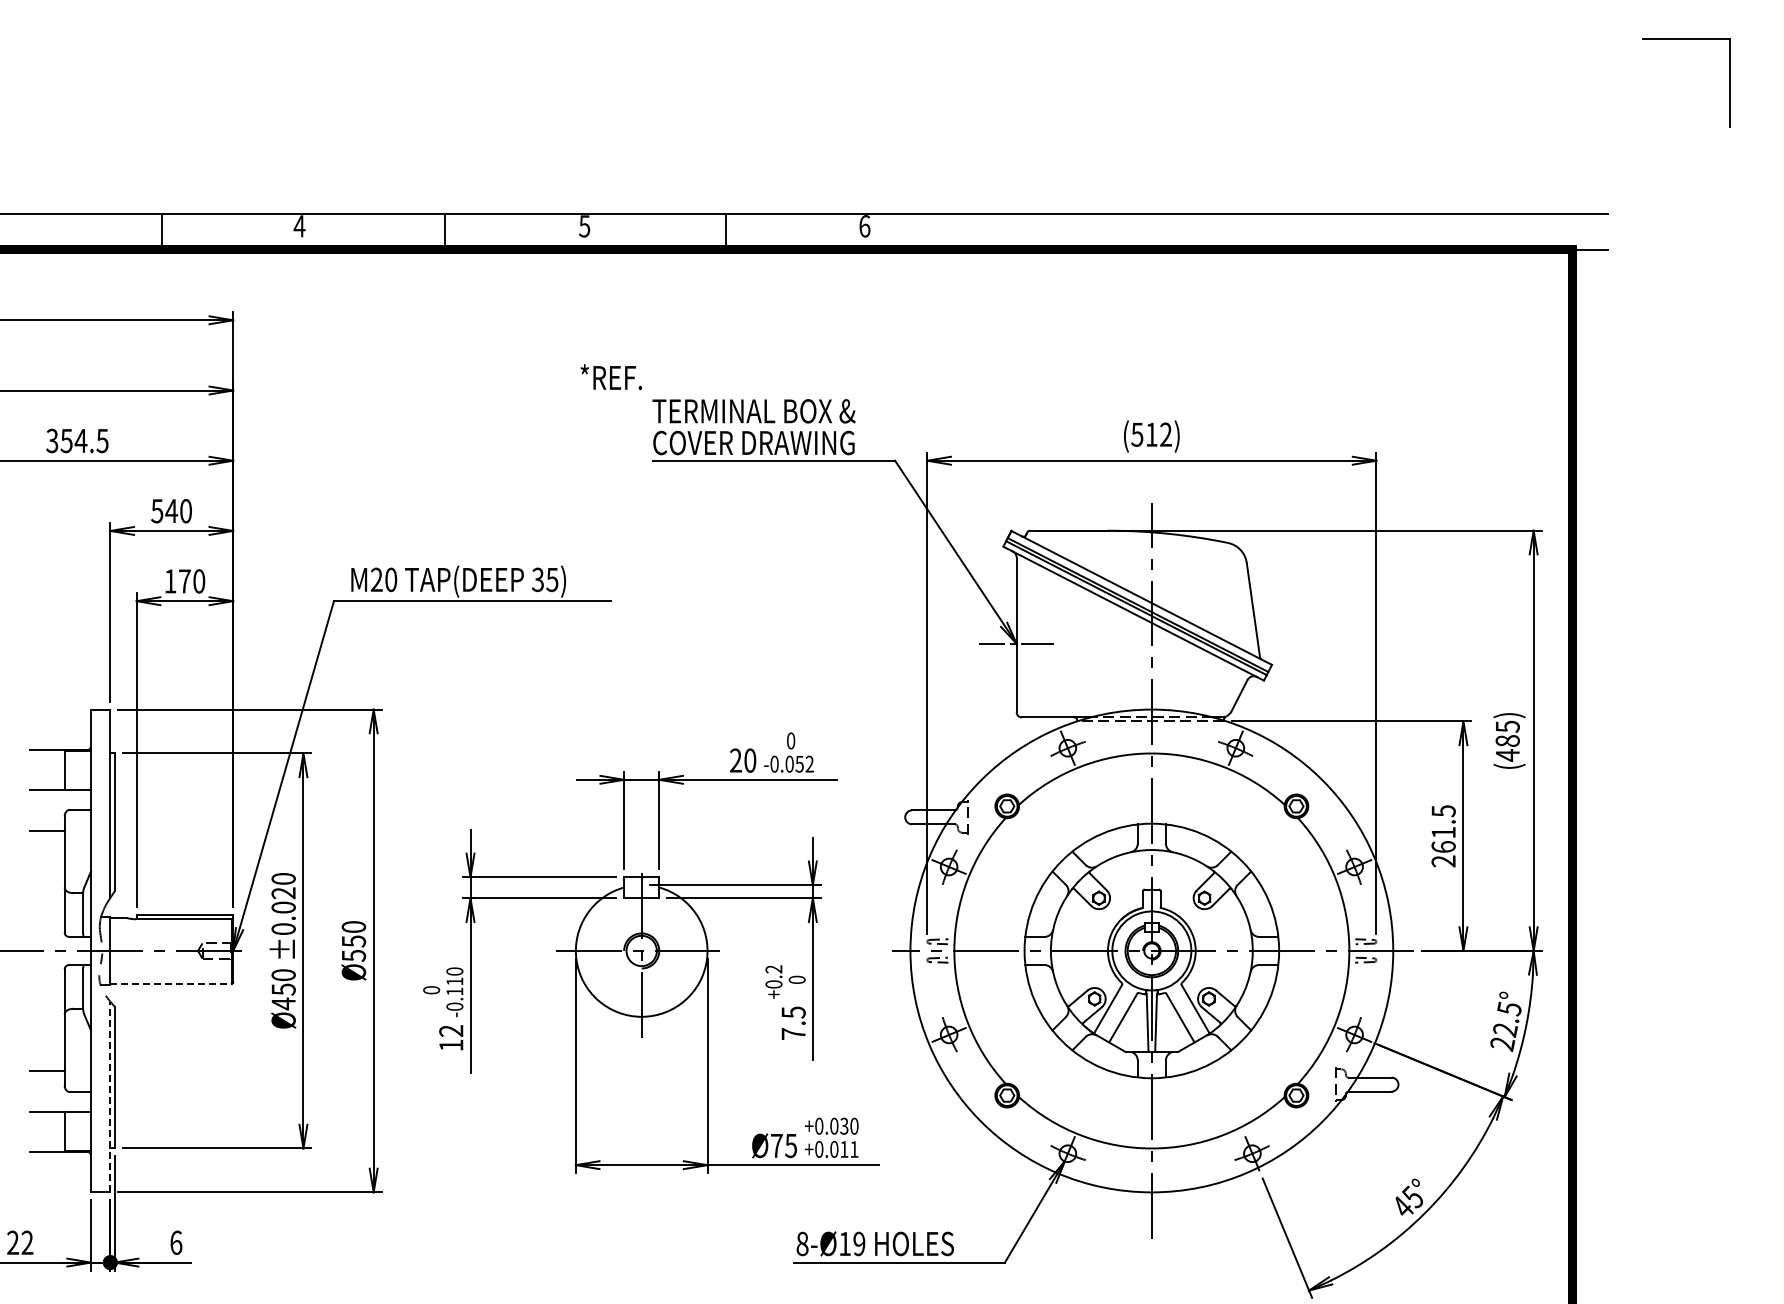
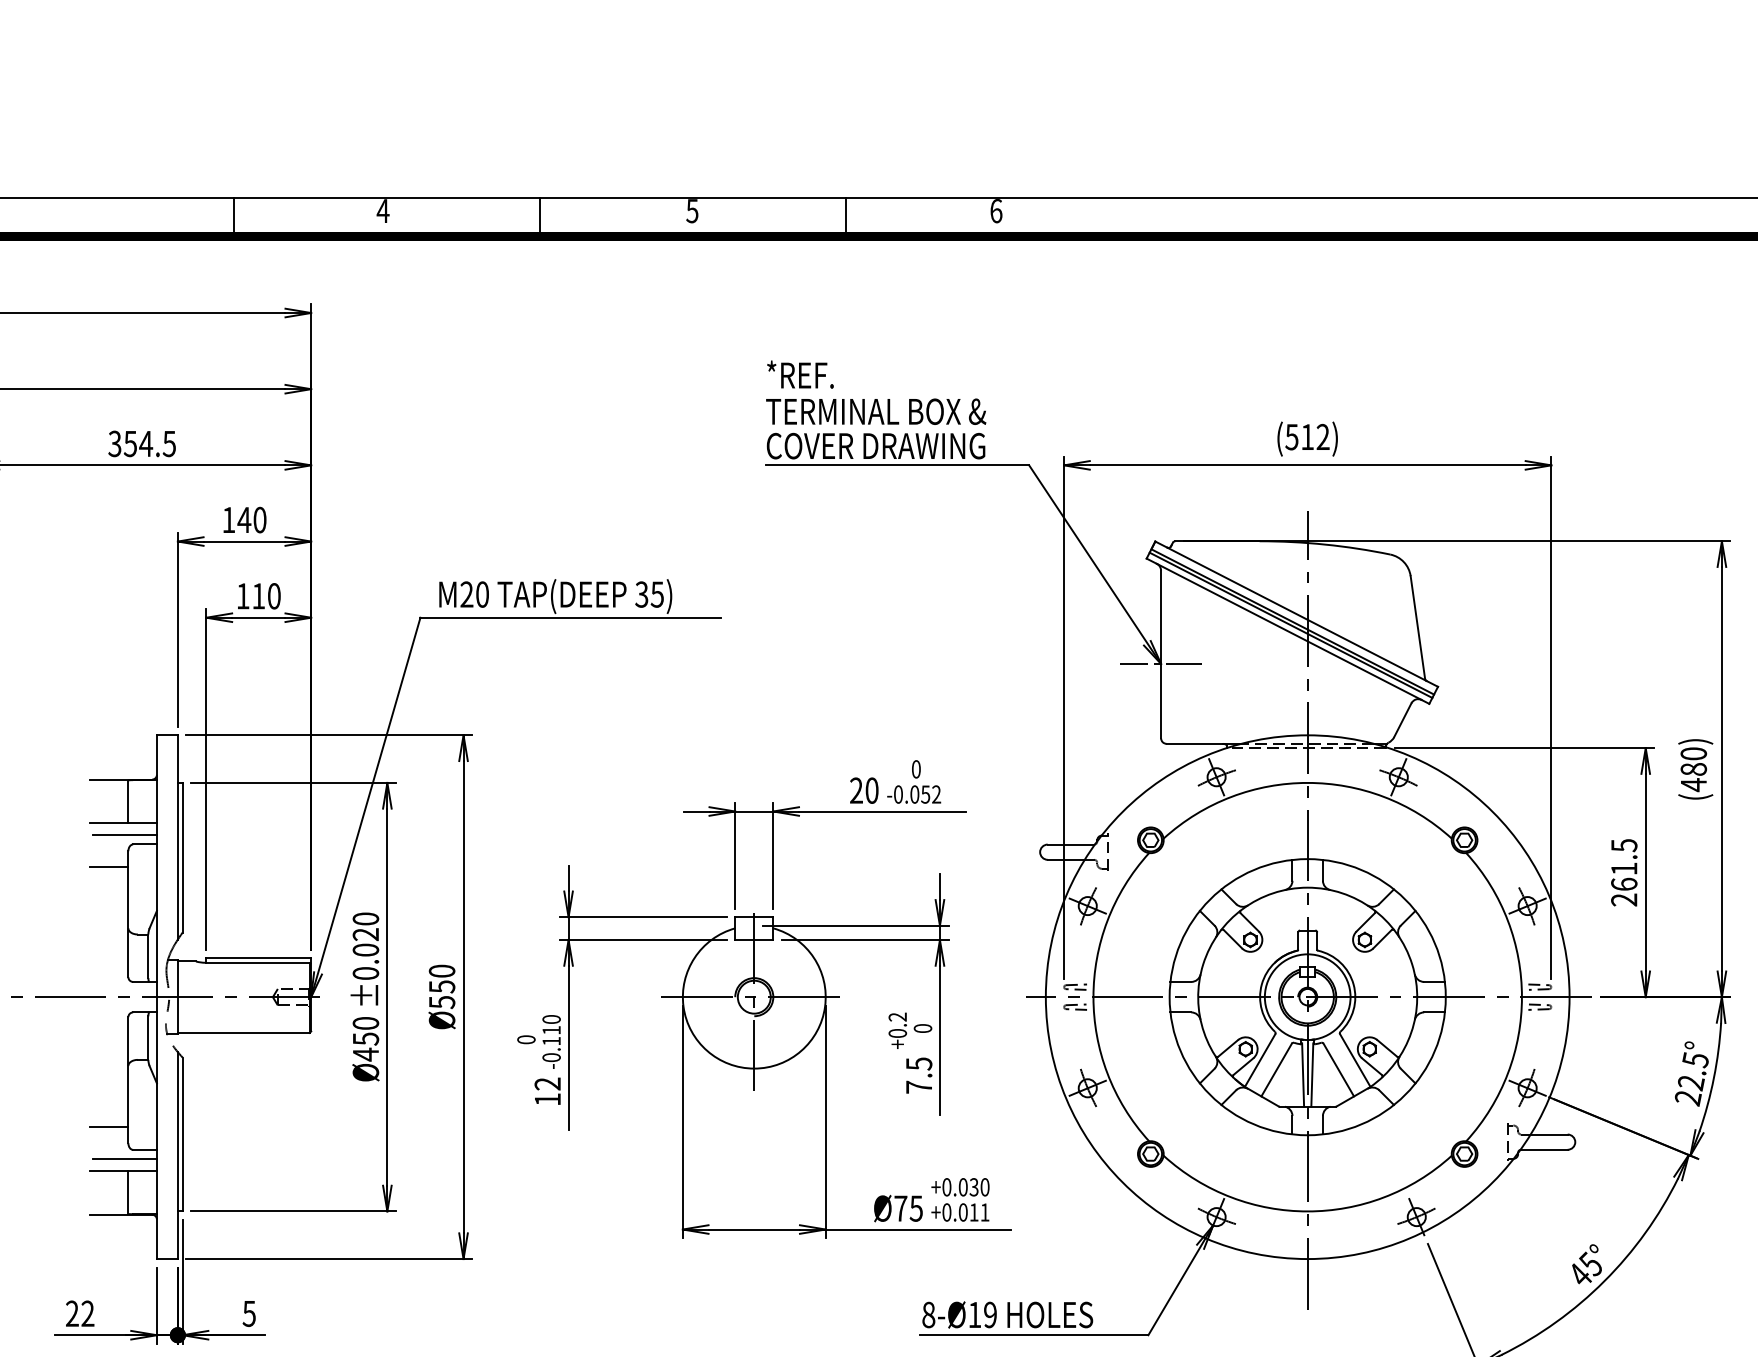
text: (610, 377) -> (799, 375), moved
text: (157, 511) -> (229, 520), 540 -> 140
text: (184, 581) -> (258, 596), 170 -> 110
text: (1507, 726) -> (1693, 753), (485) -> (480)
line: (61, 801) -> (124, 835), added
line: (171, 983) -> (244, 1032), dashed -> solid
line: (110, 1096) -> (178, 1155), dashed -> solid
line: (61, 1100) -> (124, 1159), added
text: (176, 1242) -> (249, 1313), 6 -> 5

